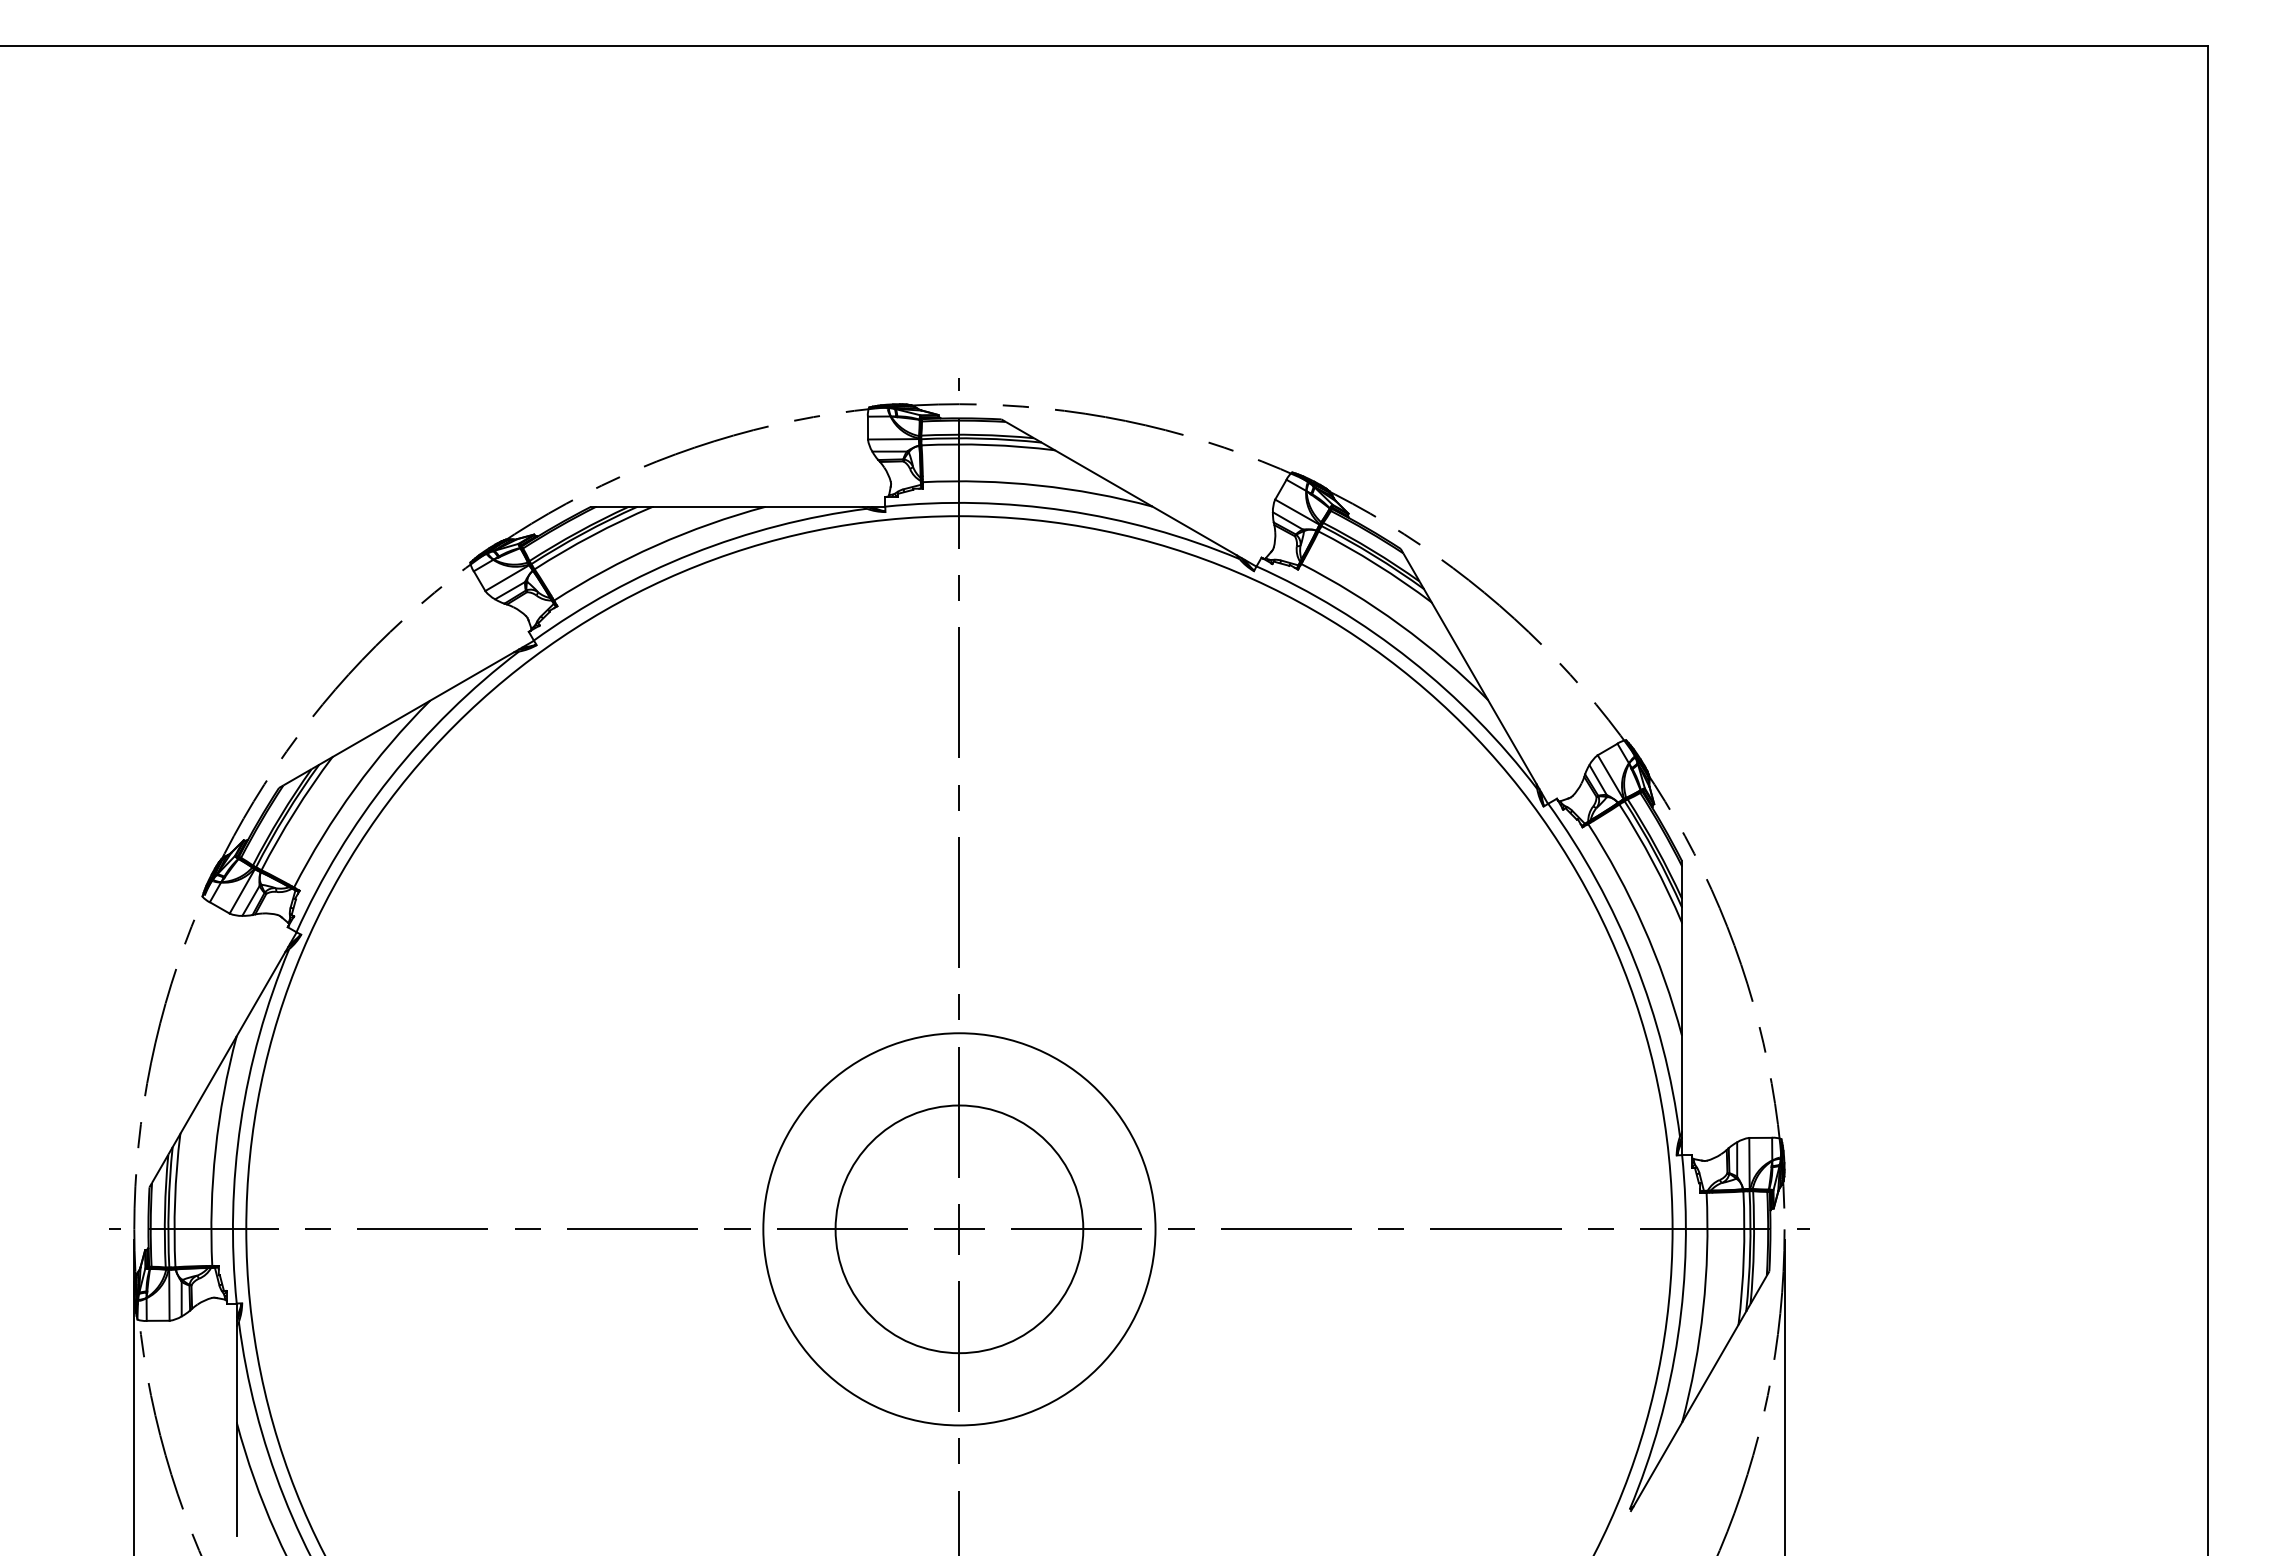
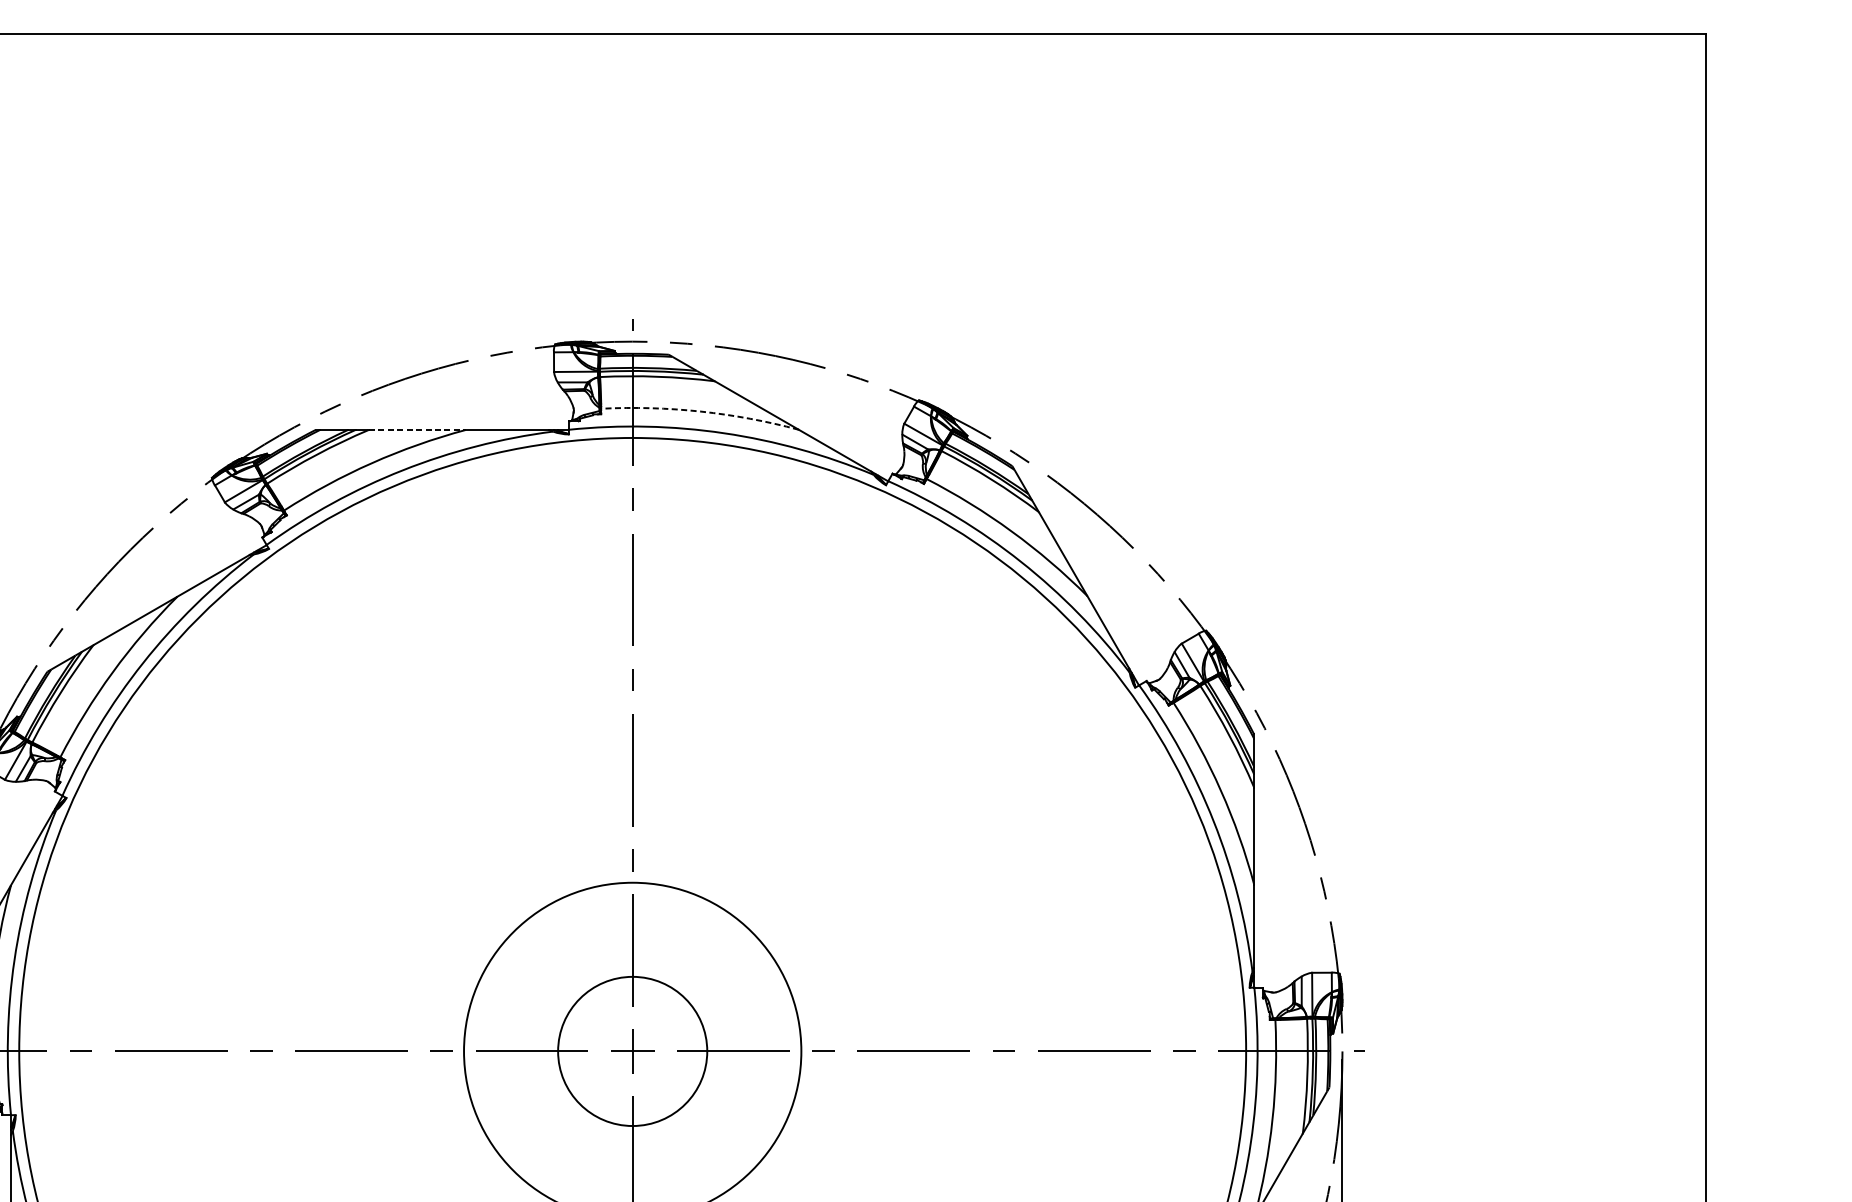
arc: (1038, 485) -> (700, 411), solid -> dashed
line: (709, 506) -> (417, 429), solid -> dashed
circle: (959, 1229) -> (632, 1051), size x0.7

